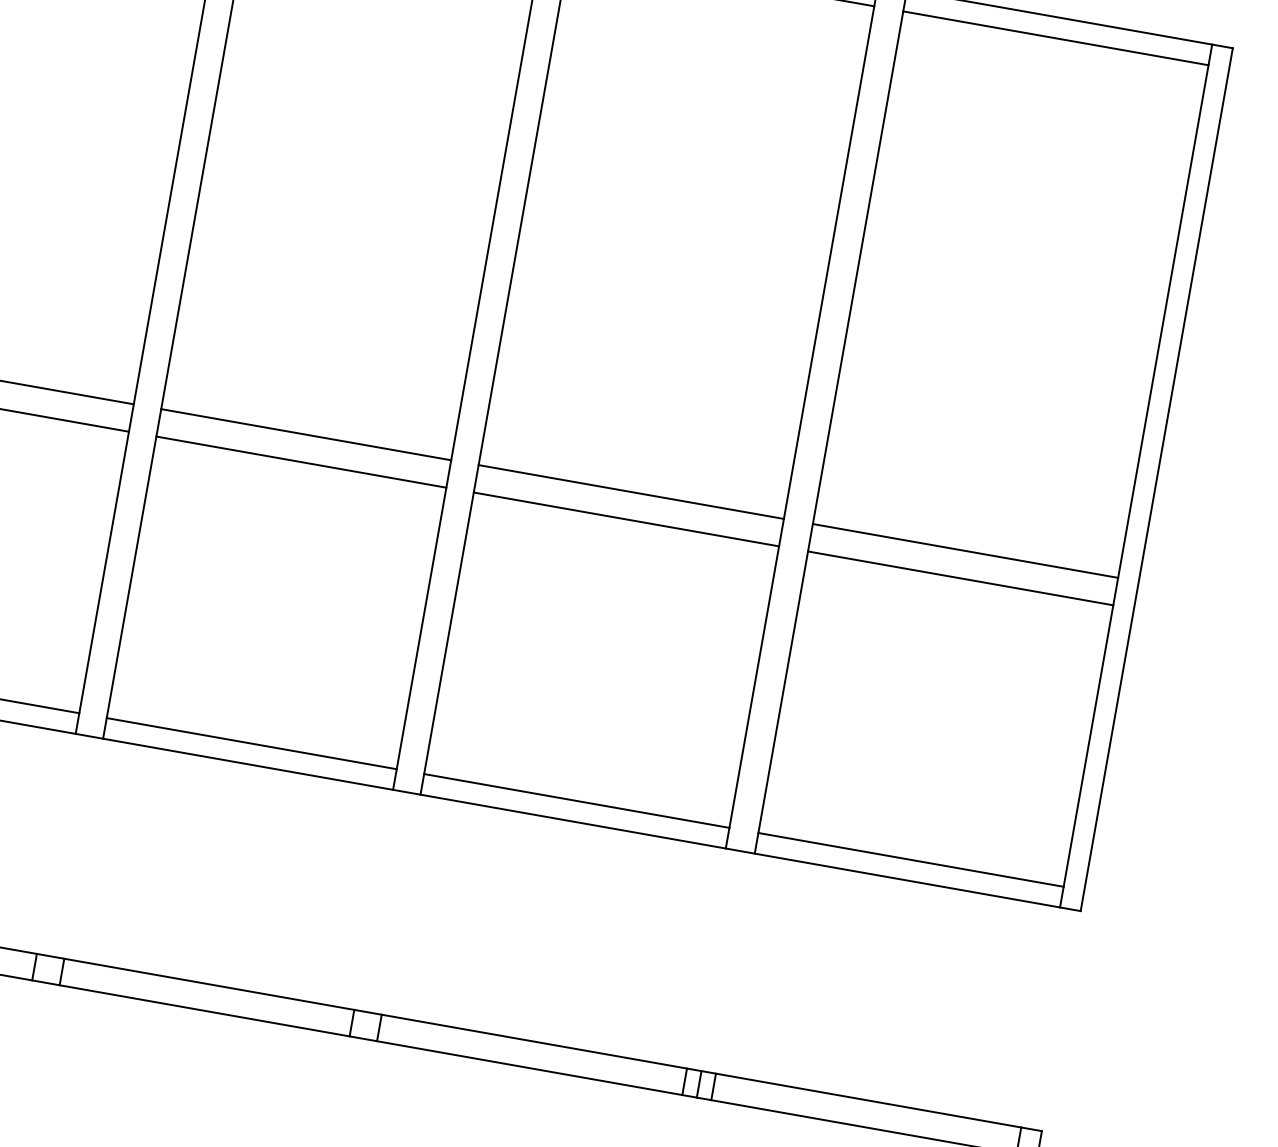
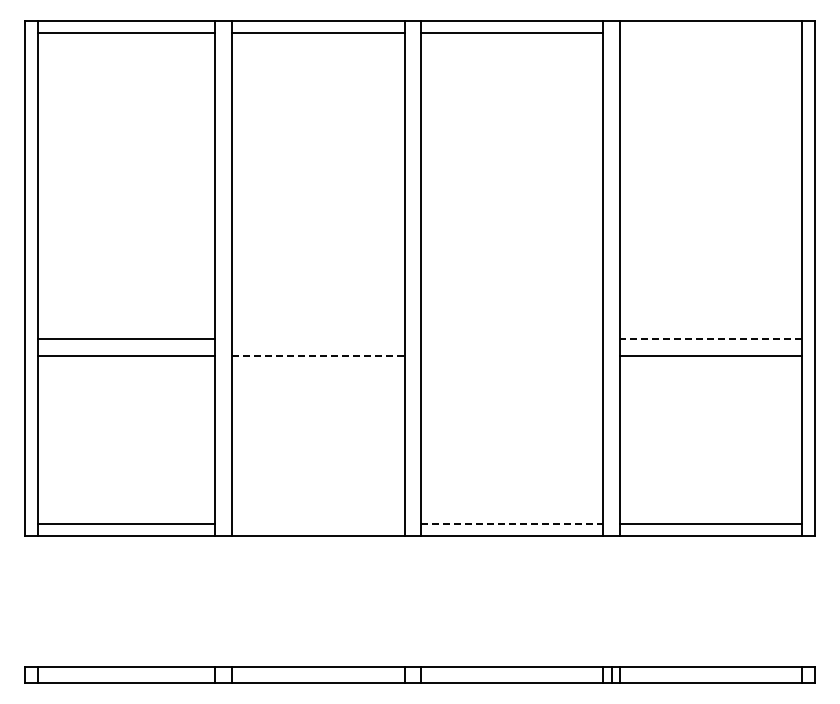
line: (1056, 38) -> (711, 33), removed
line: (305, 435) -> (317, 339), removed
line: (302, 462) -> (318, 355), solid -> dashed
line: (630, 492) -> (511, 339), removed
line: (625, 519) -> (511, 355), removed
line: (963, 551) -> (710, 339), solid -> dashed
line: (250, 743) -> (317, 523), removed
line: (577, 801) -> (512, 523), solid -> dashed

